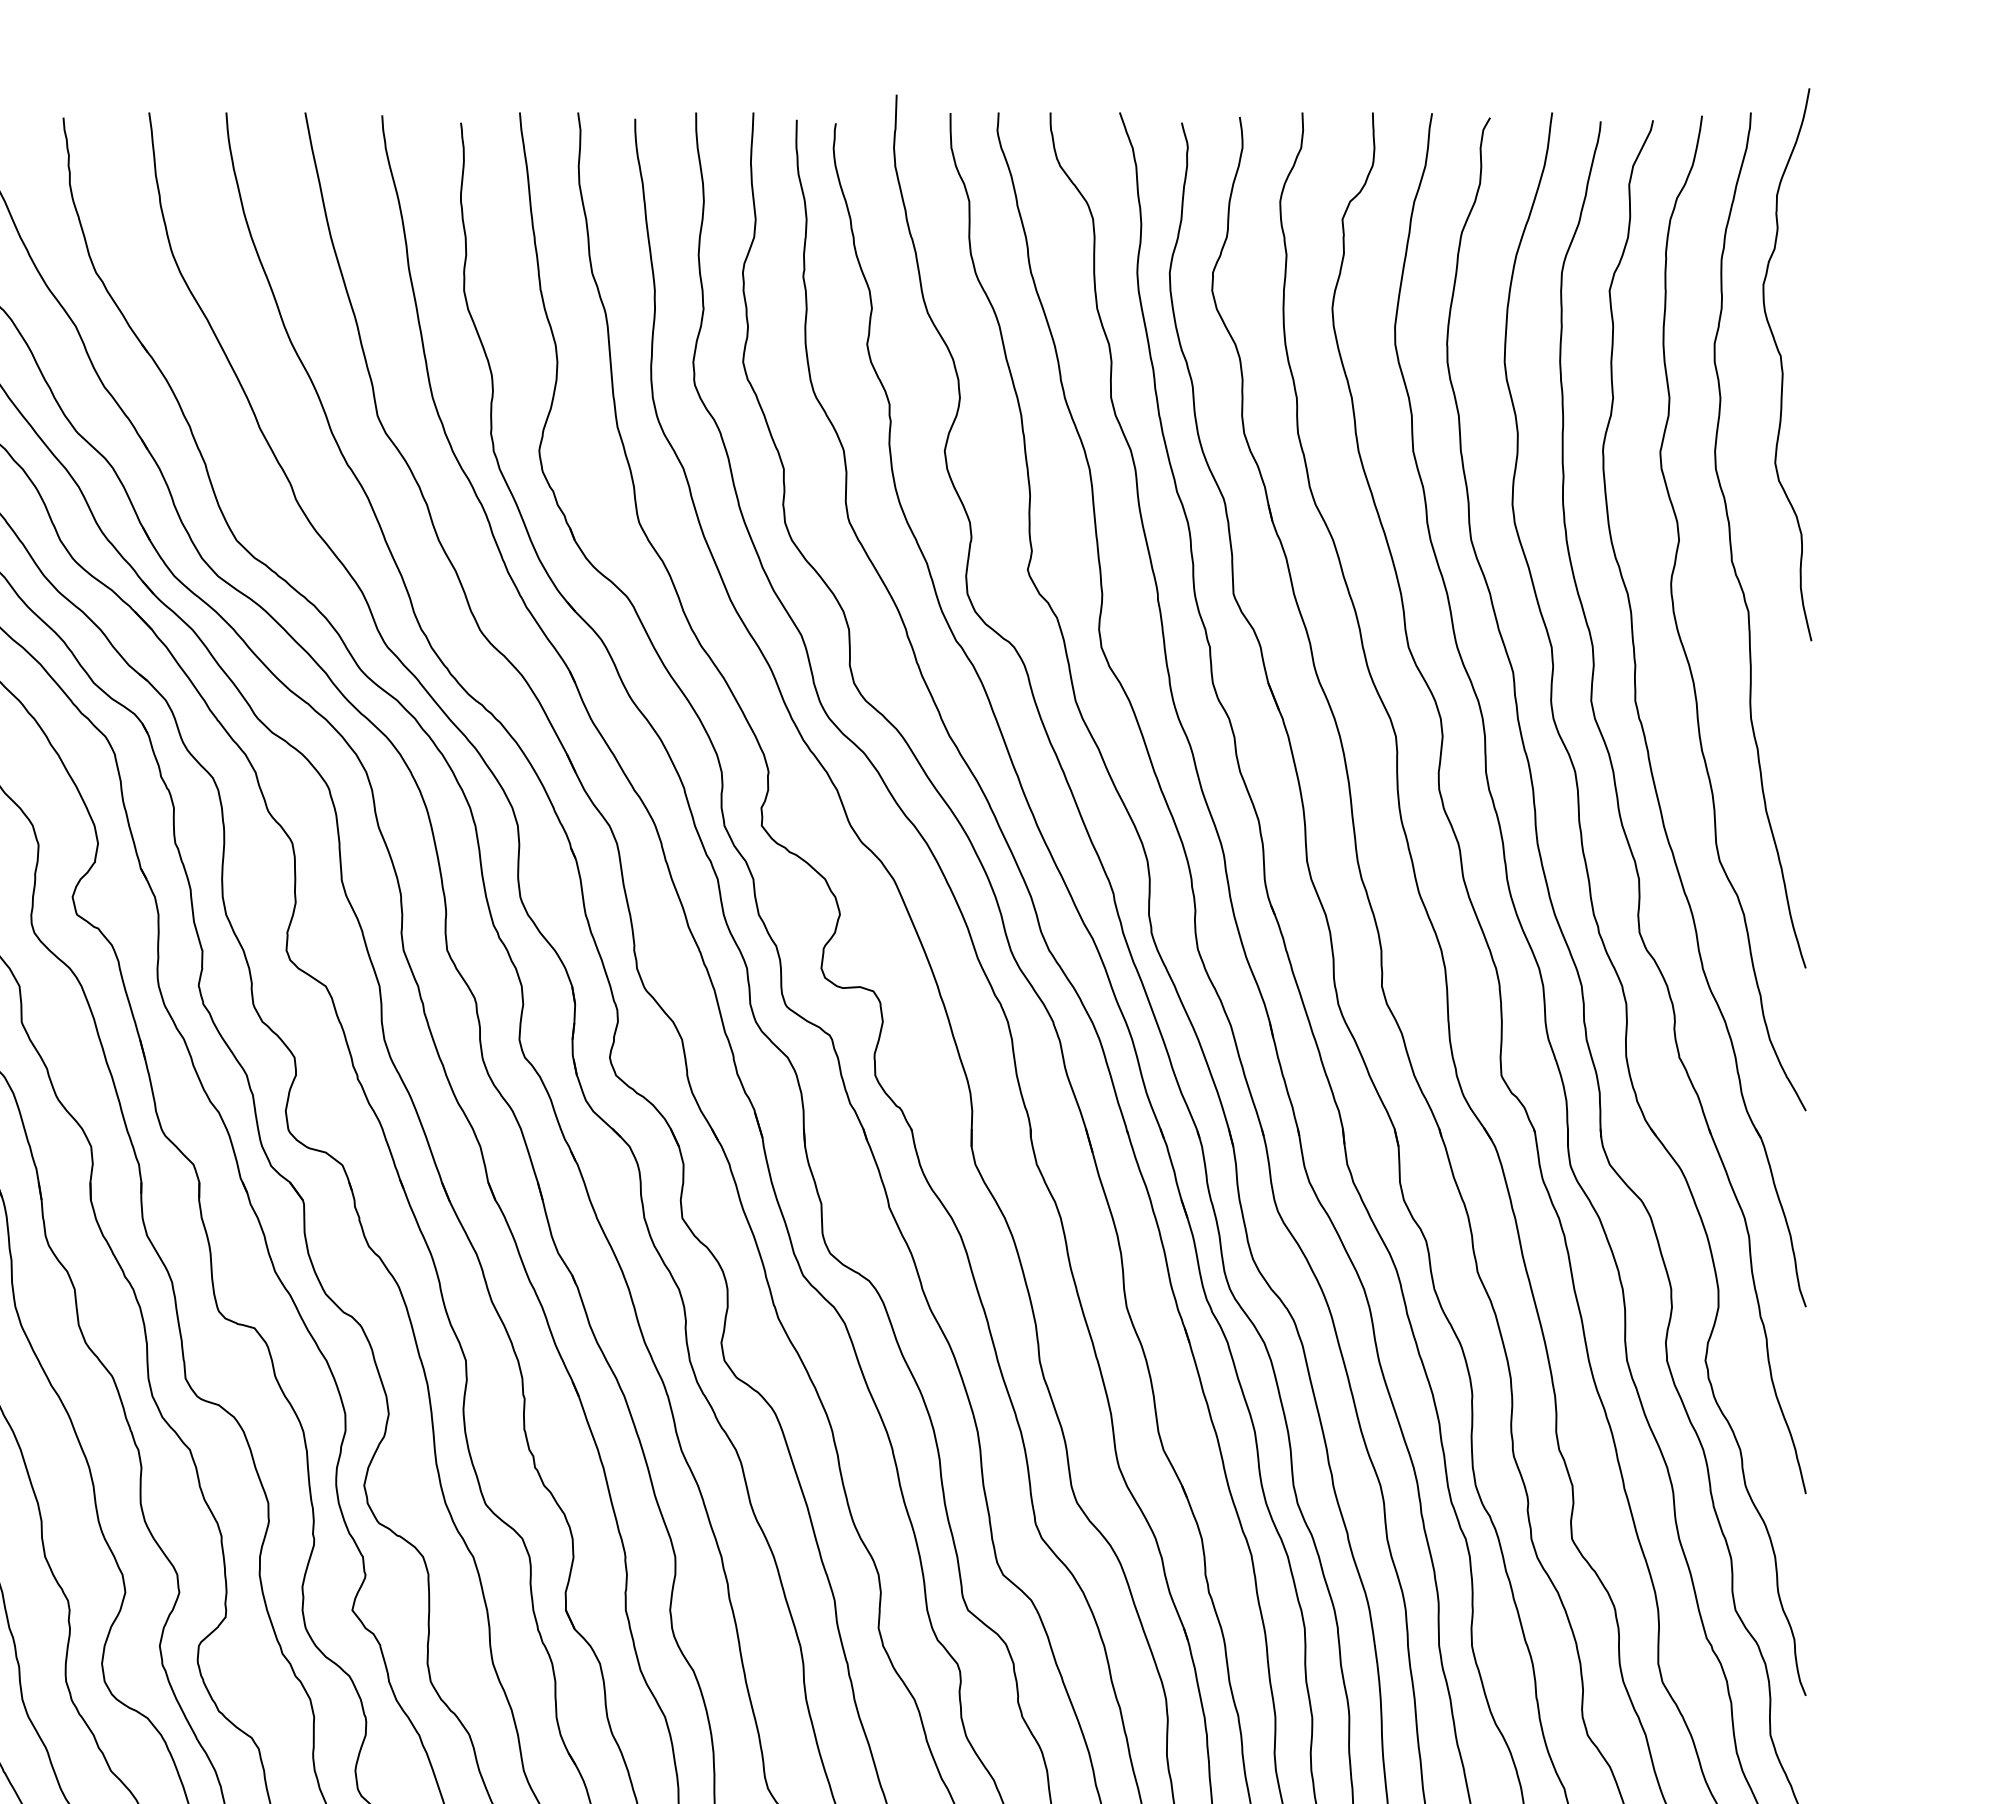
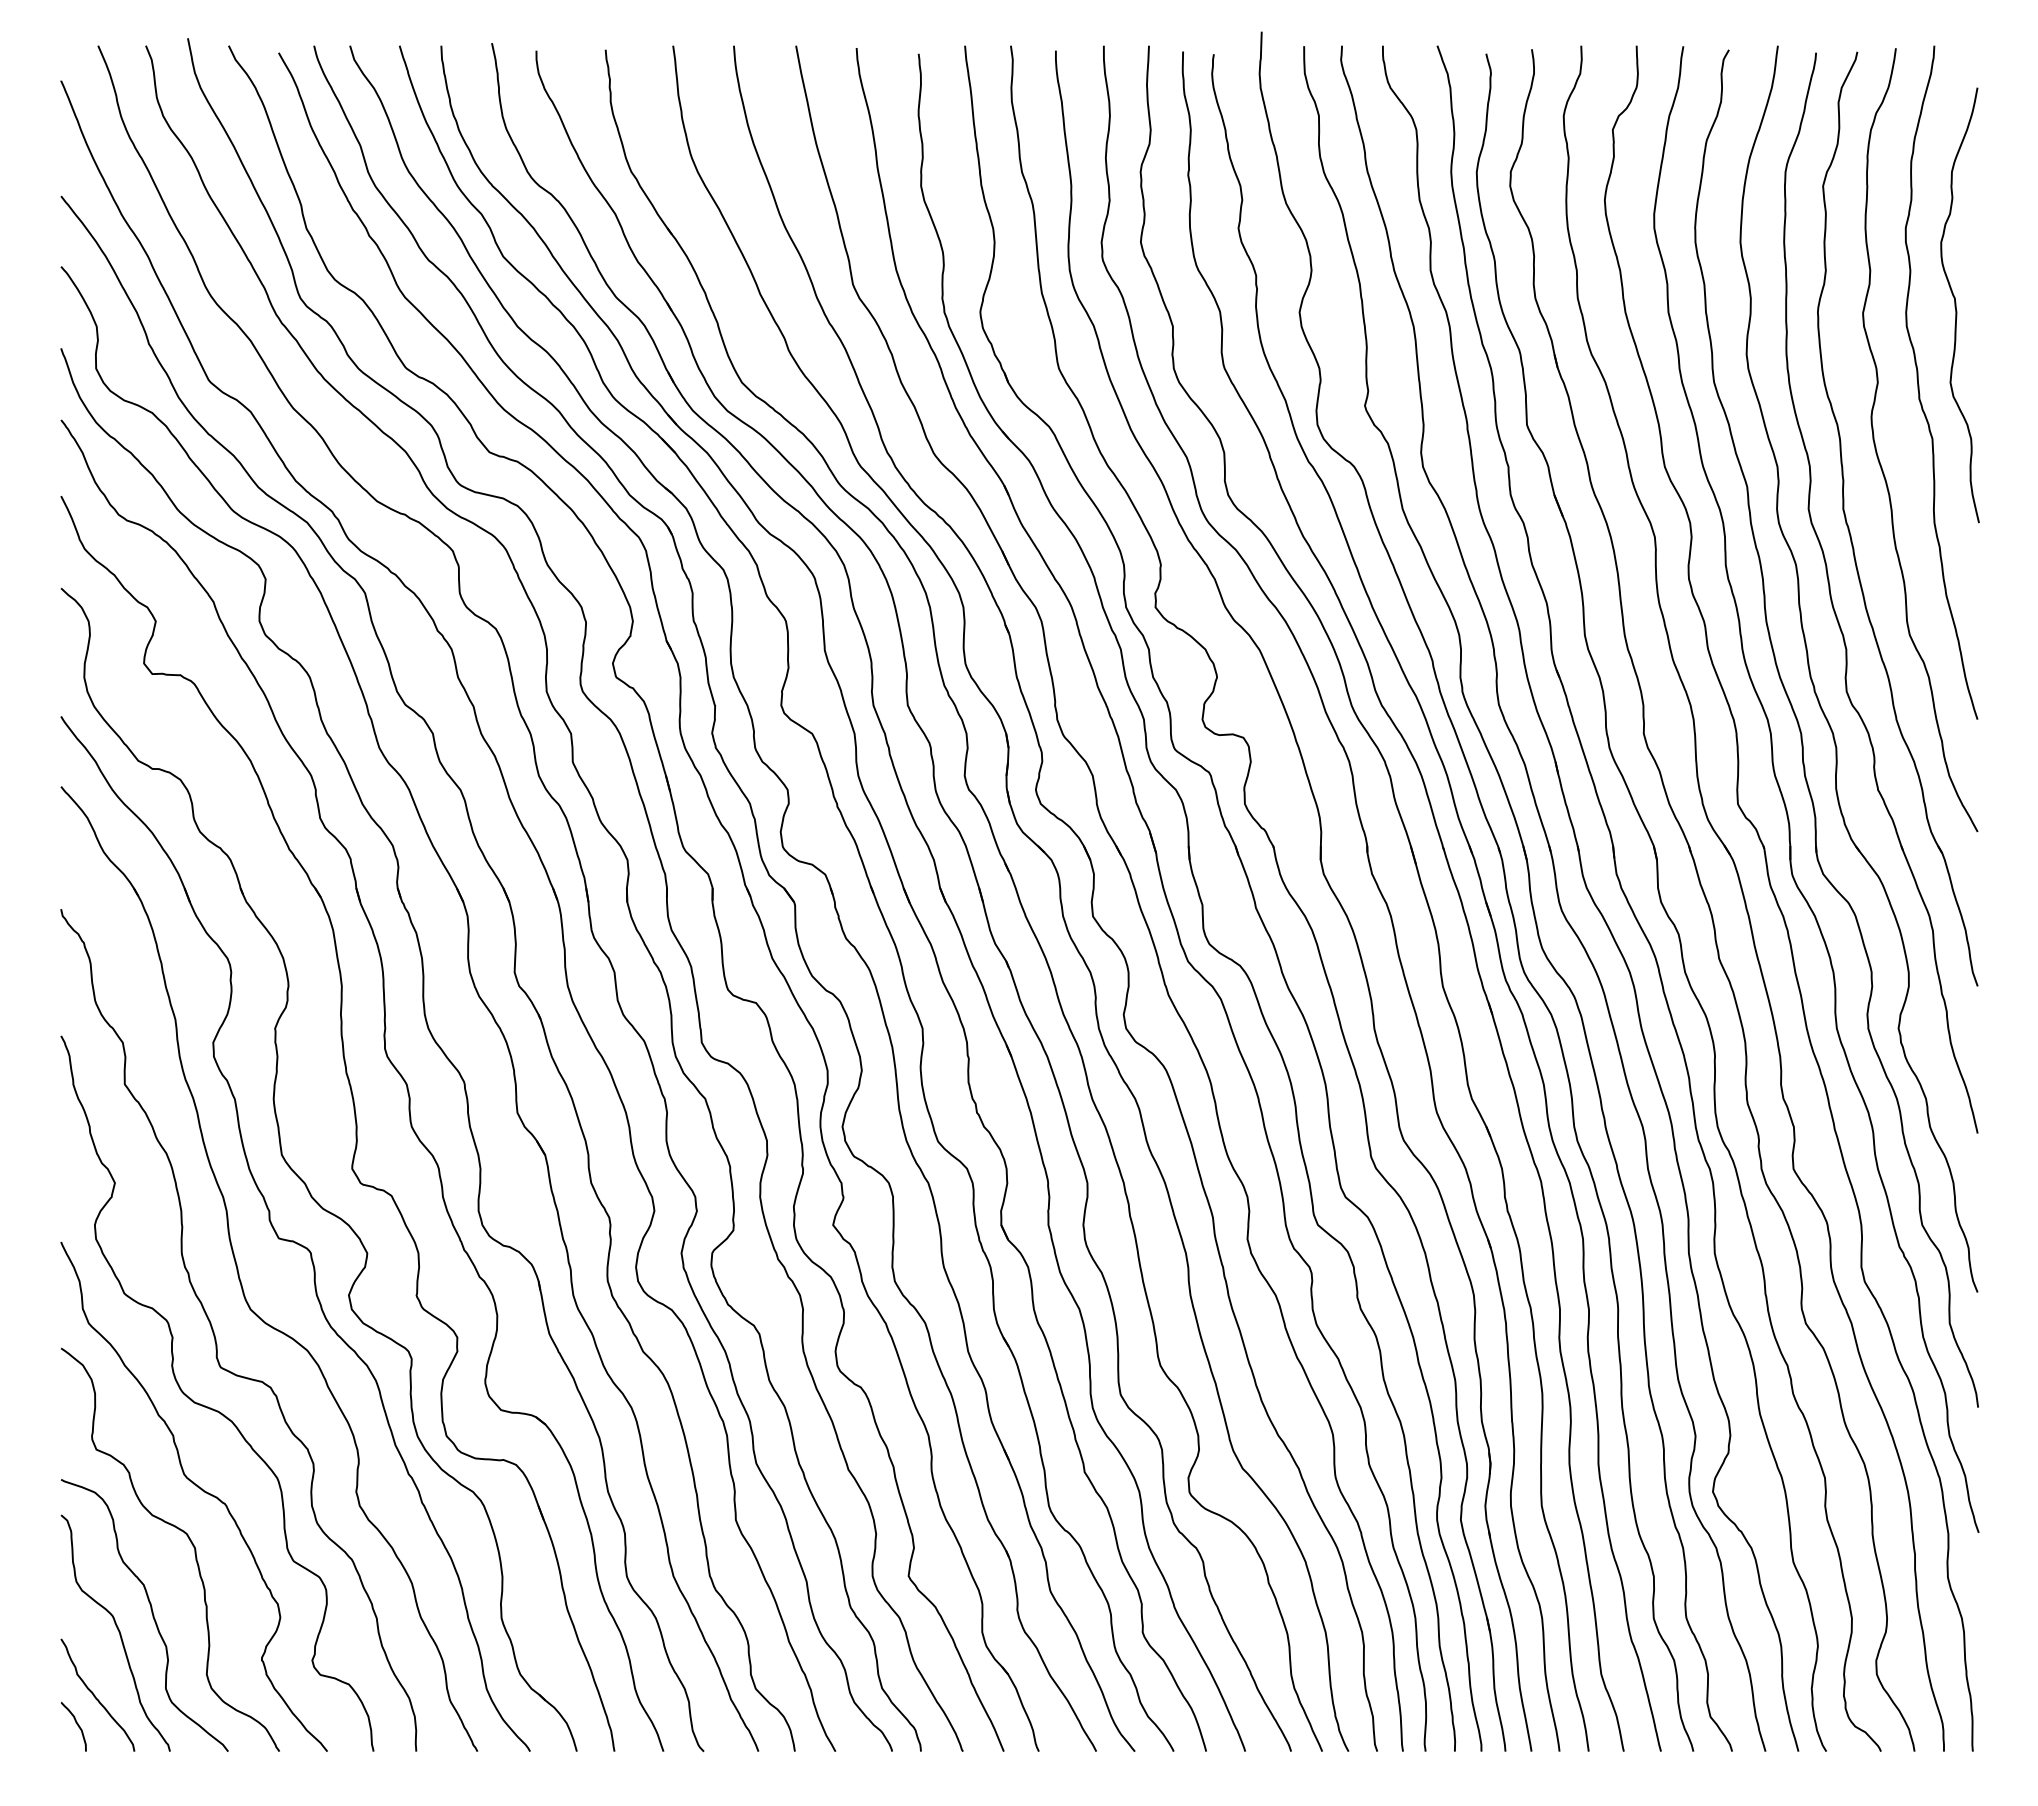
curve: (1782, 364) -> (1956, 305), moved

